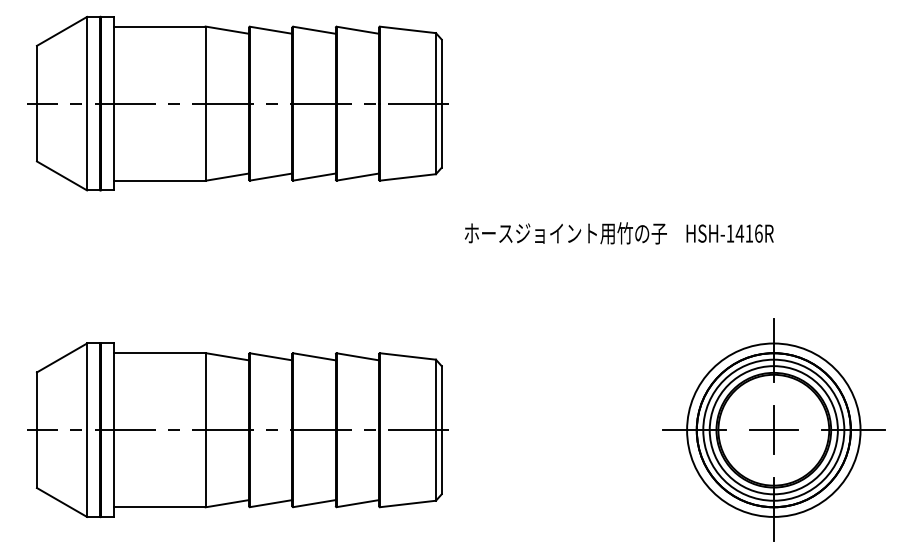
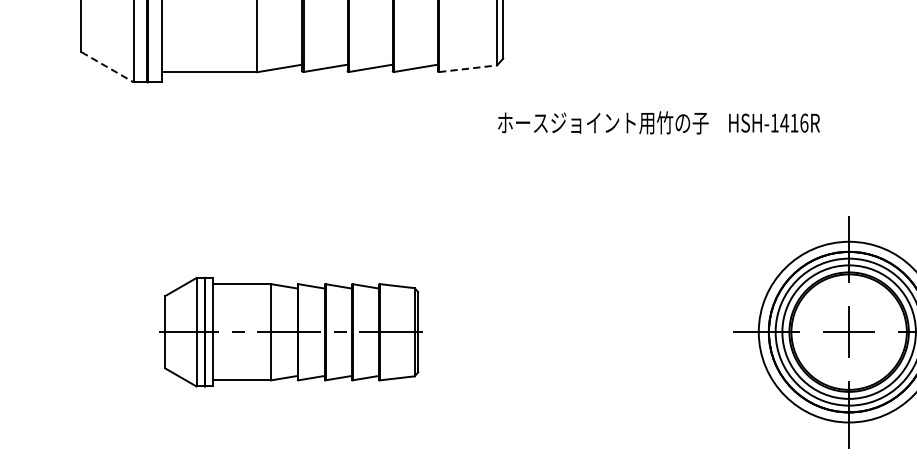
line: (62, 175) -> (108, 66), solid -> dashed
line: (408, 177) -> (468, 68), solid -> dashed
text: (619, 233) -> (659, 123), moved
part: (237, 430) -> (290, 332), size x0.6

